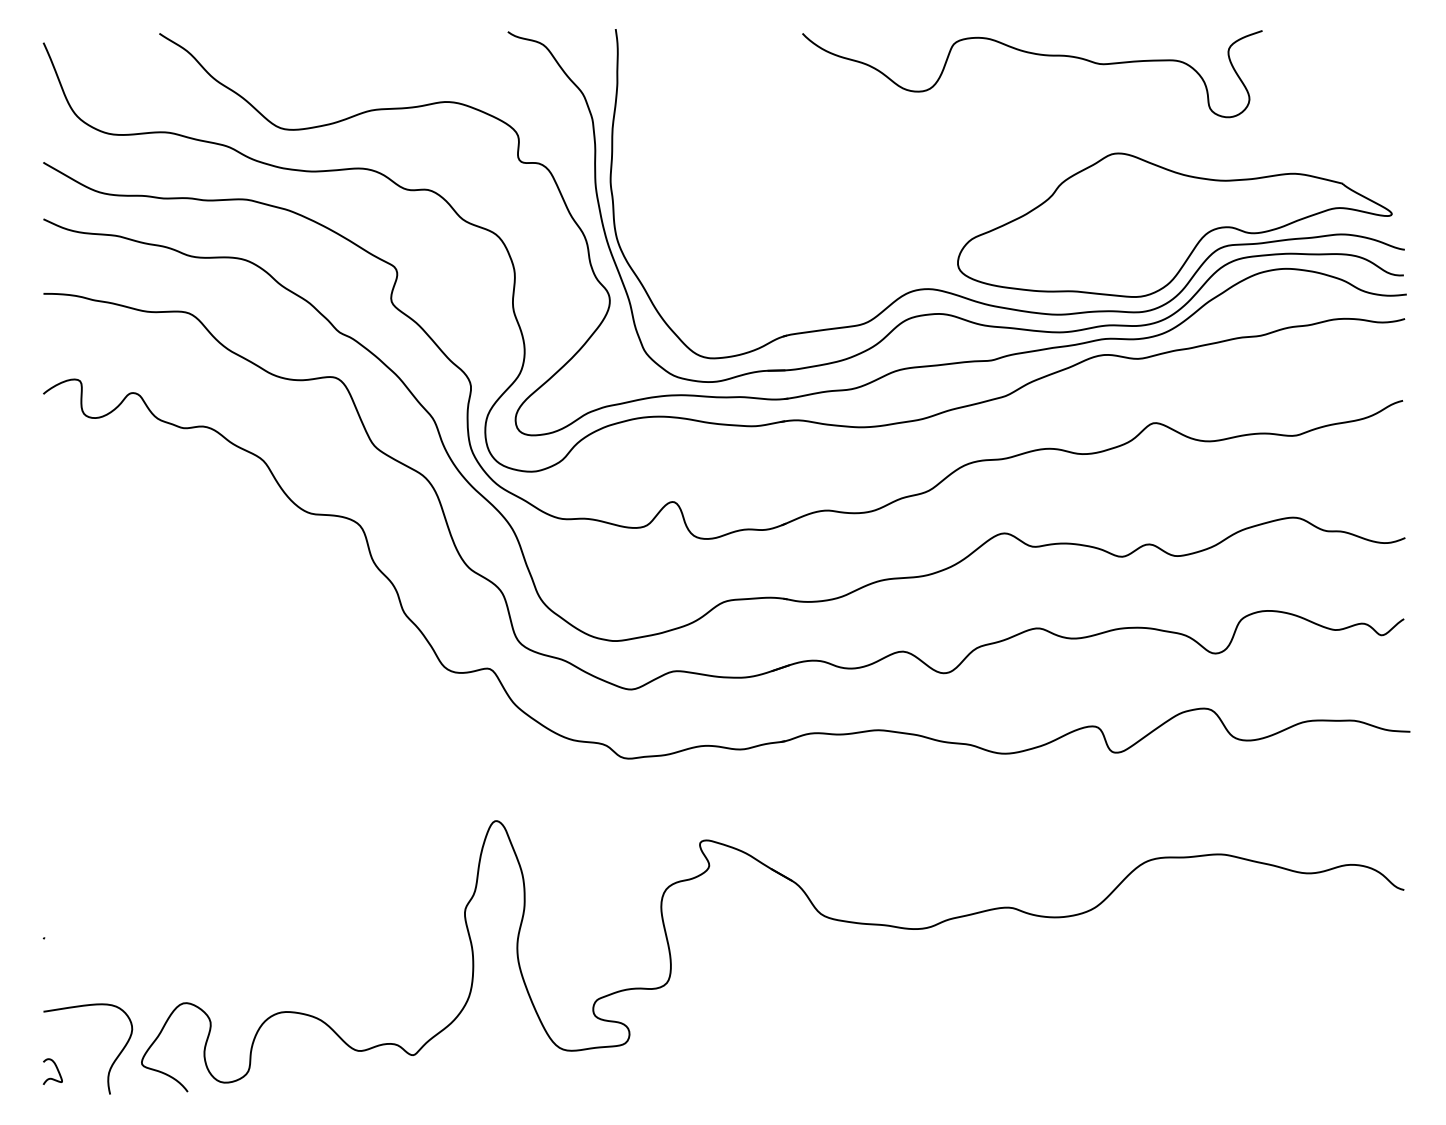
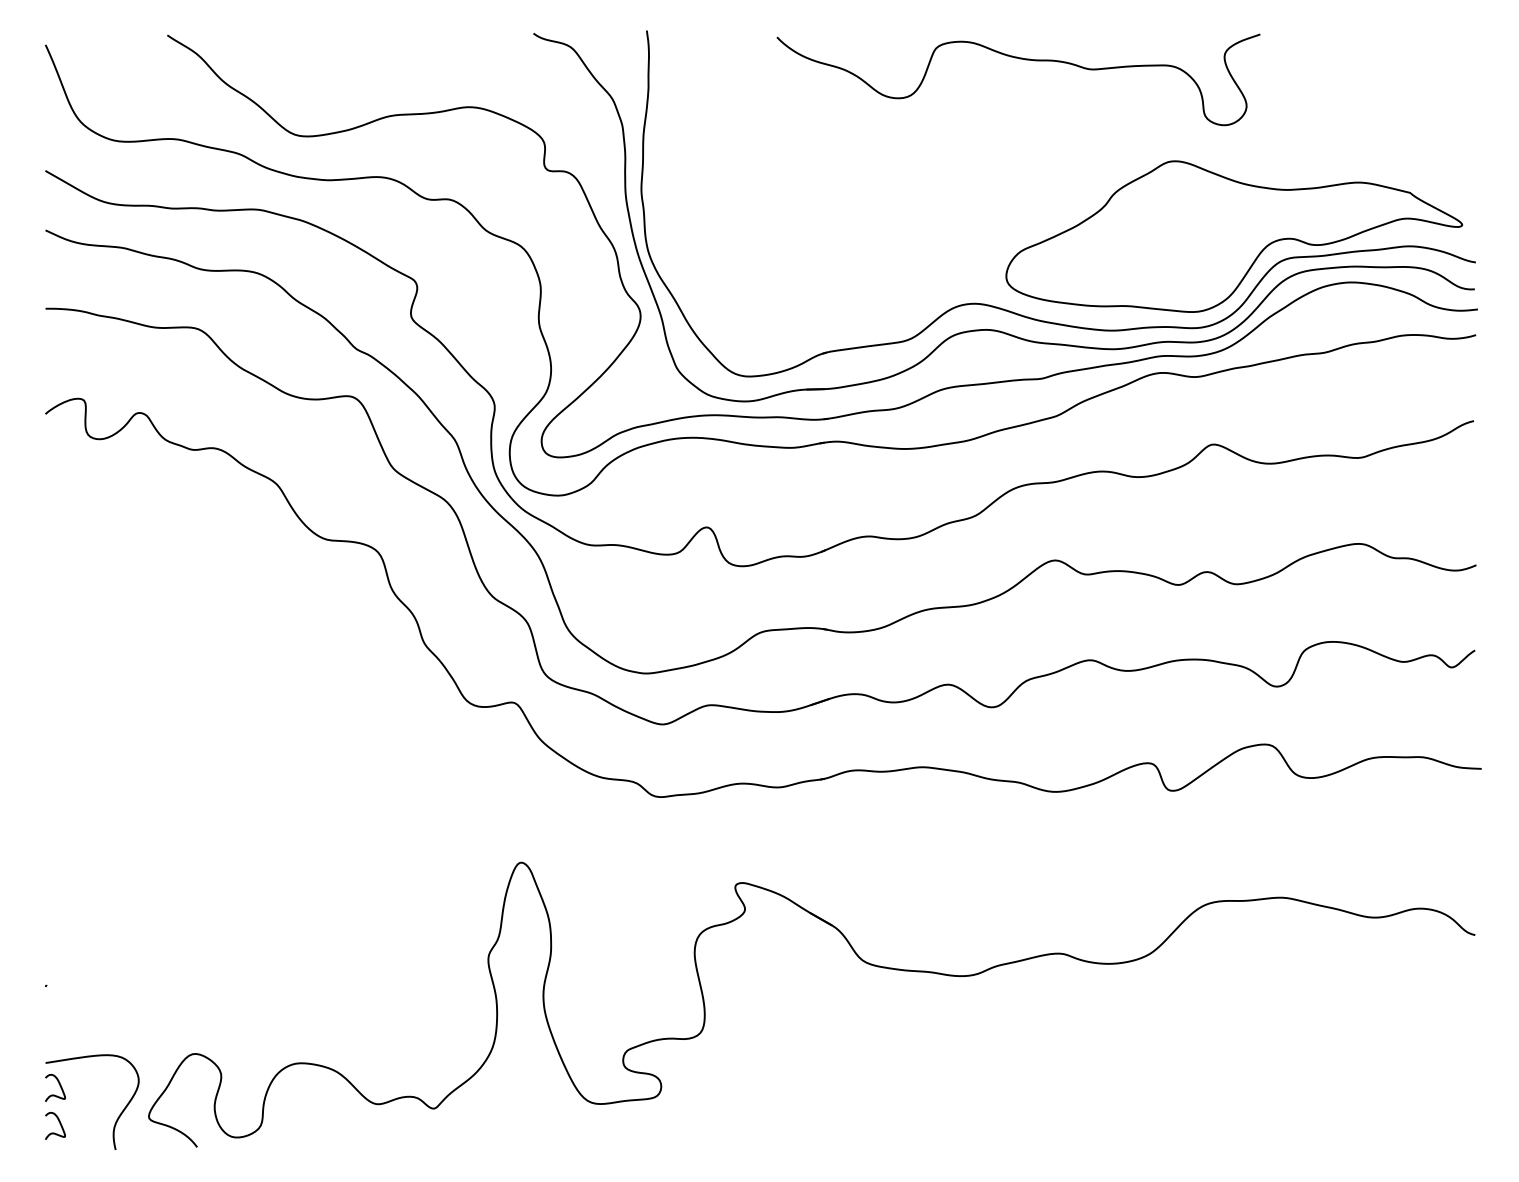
curve: (1033, 54) -> (1019, 59), moved
curve: (56, 1033) -> (59, 1085), added

